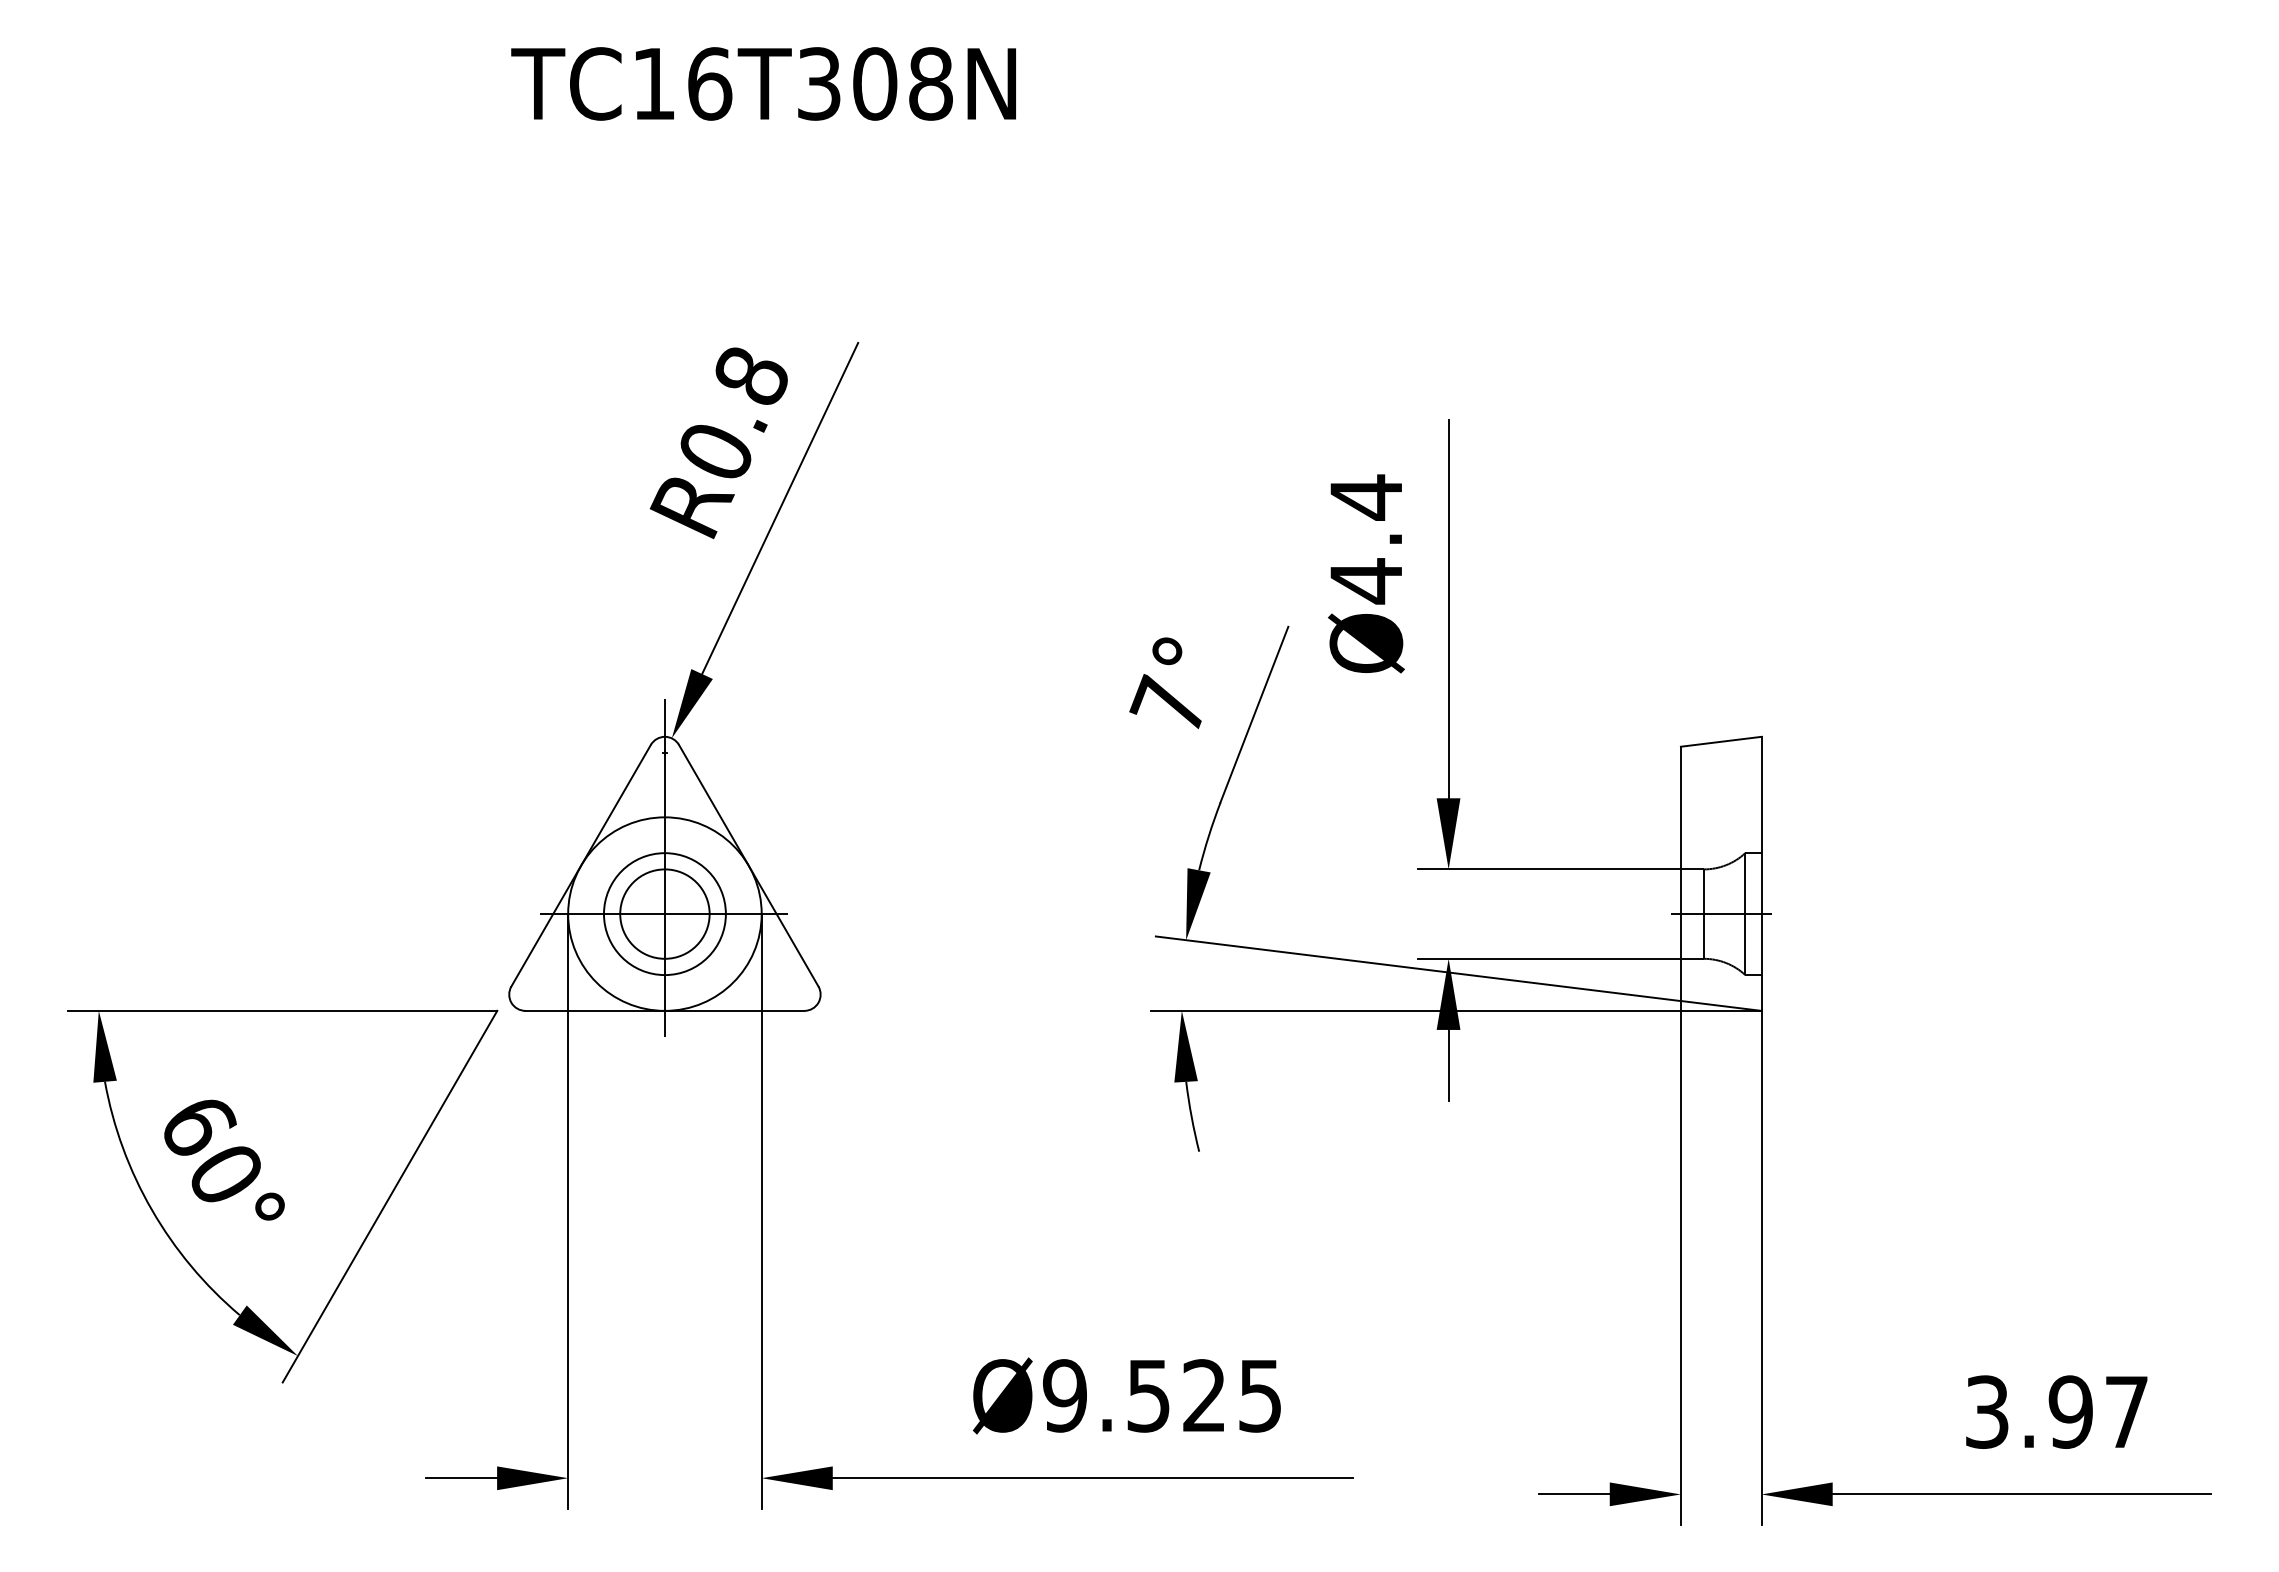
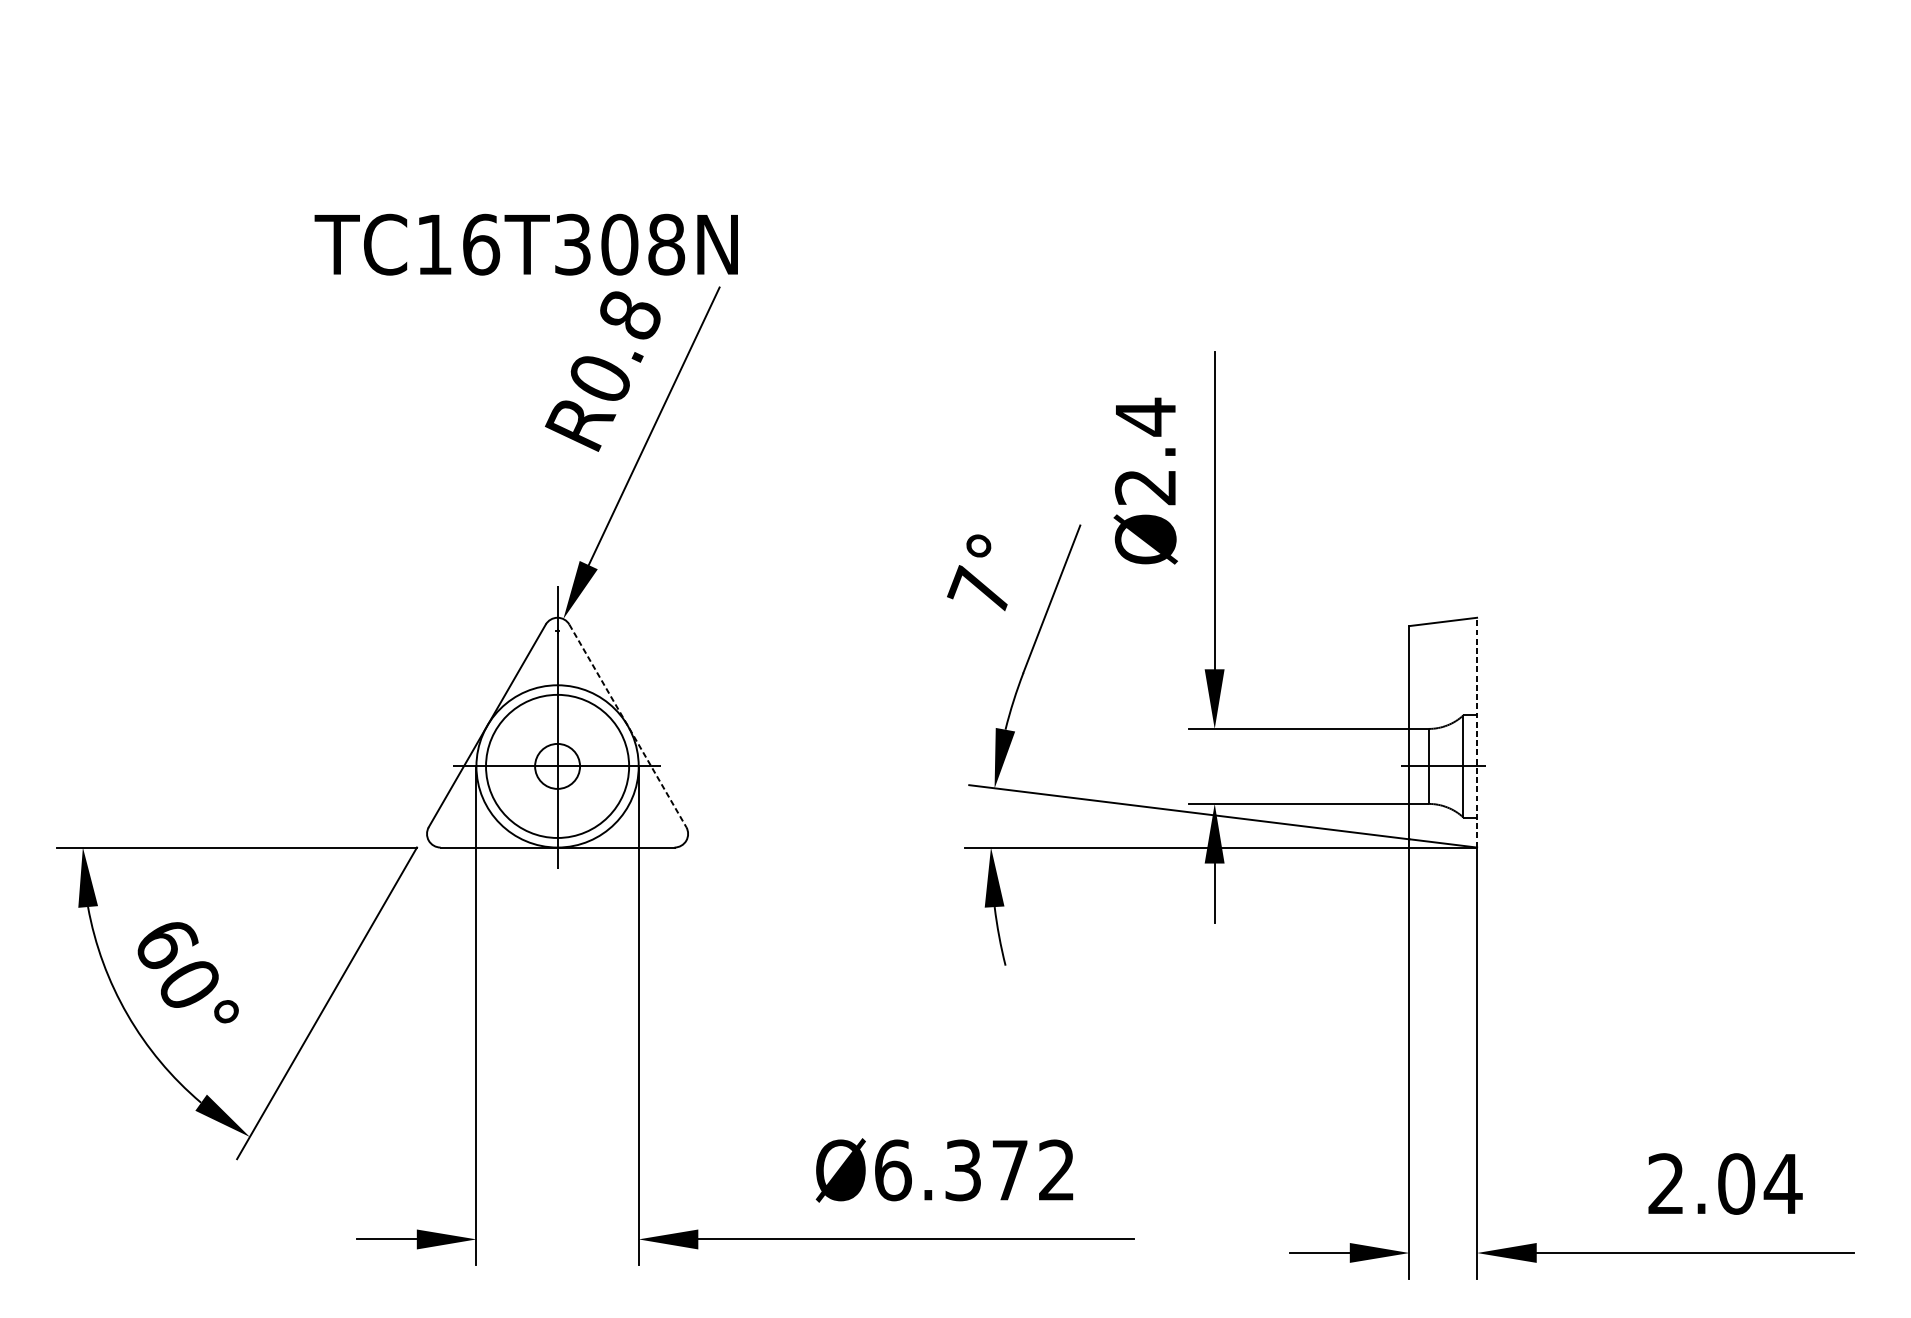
text: (763, 83) -> (526, 244), moved
text: (1365, 581) -> (1145, 487), Ø4.4 -> Ø2.4
line: (748, 866) -> (627, 726), solid -> dashed
line: (1761, 873) -> (1477, 732), solid -> dashed
circle: (664, 913) -> (557, 765), size x0.6
circle: (664, 914) -> (557, 766), size x1.4
text: (1161, 1395) -> (973, 1170), Ø9.525 -> Ø6.372
text: (2057, 1411) -> (1725, 1183), 3.97 -> 2.04

